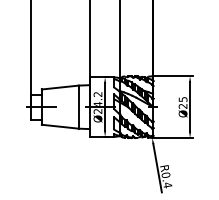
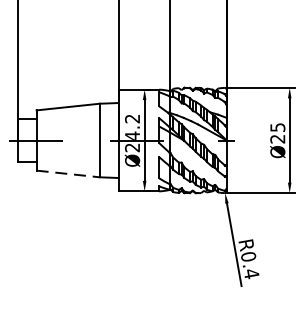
line: (60, 126) -> (68, 173), solid -> dashed

